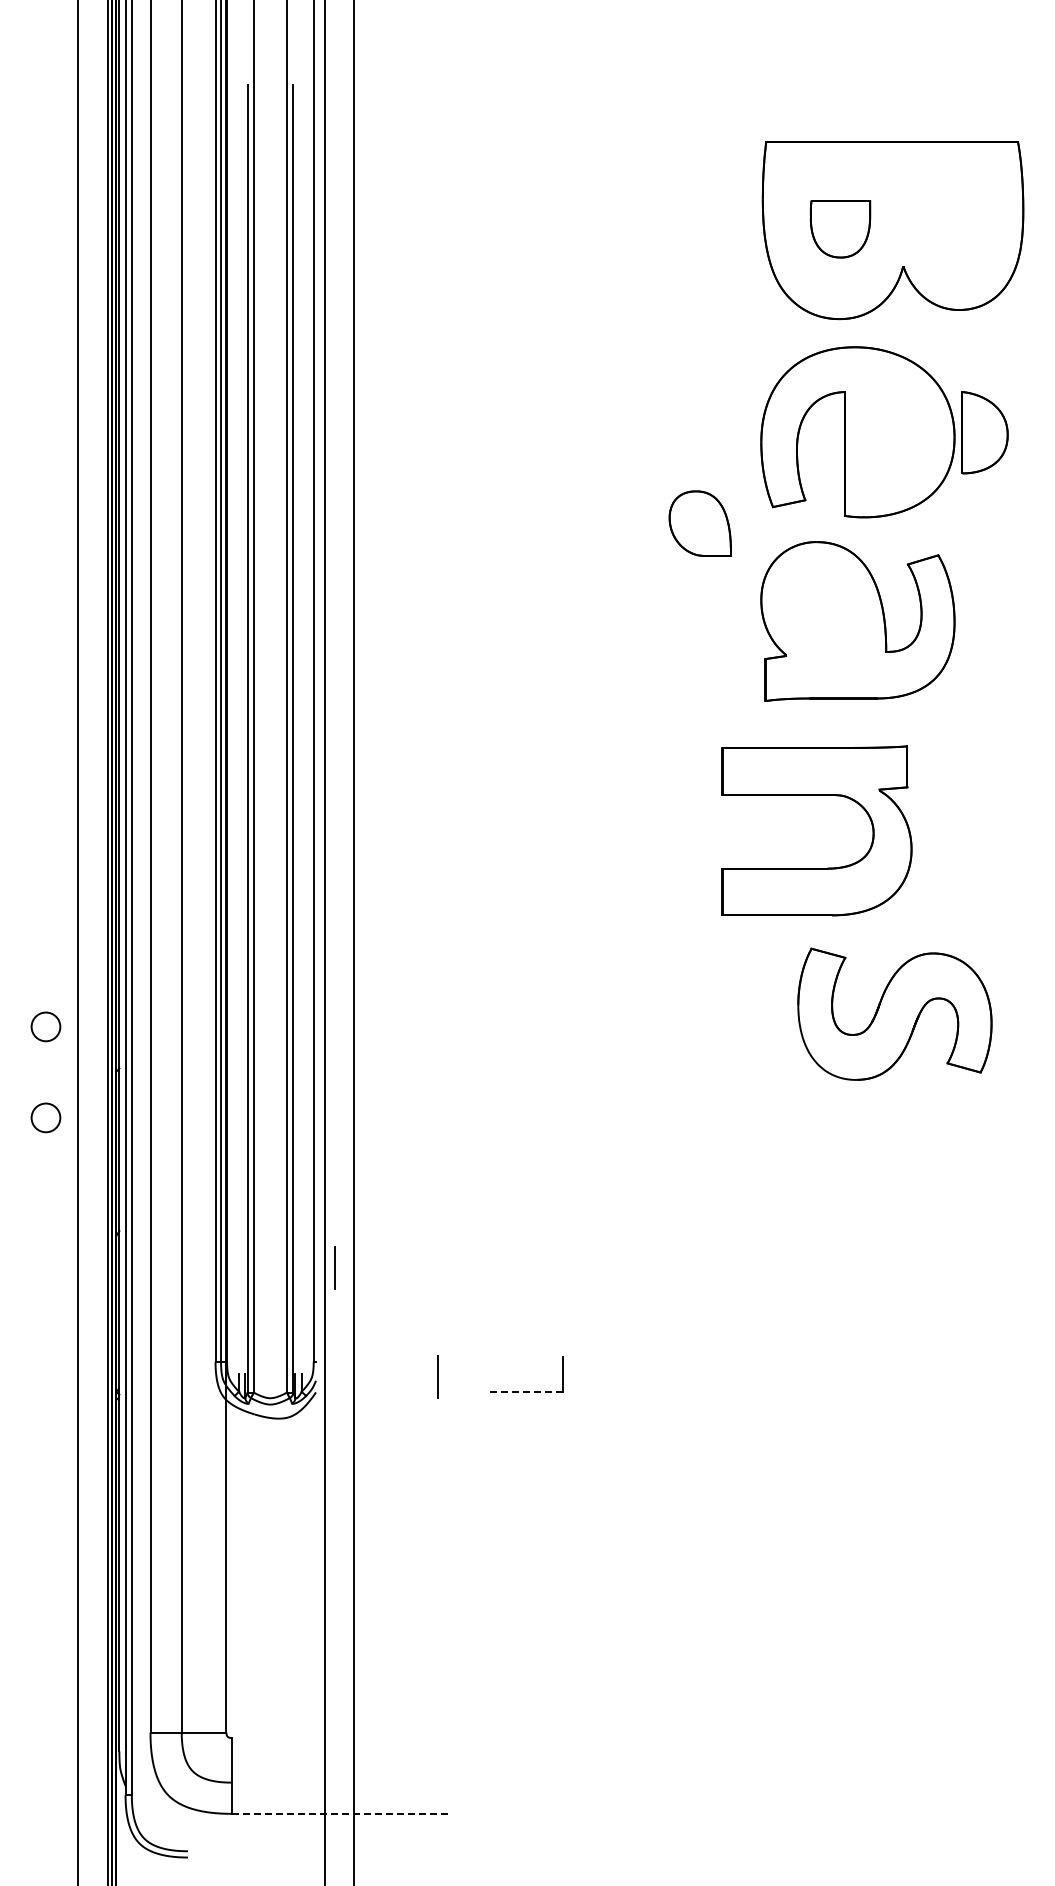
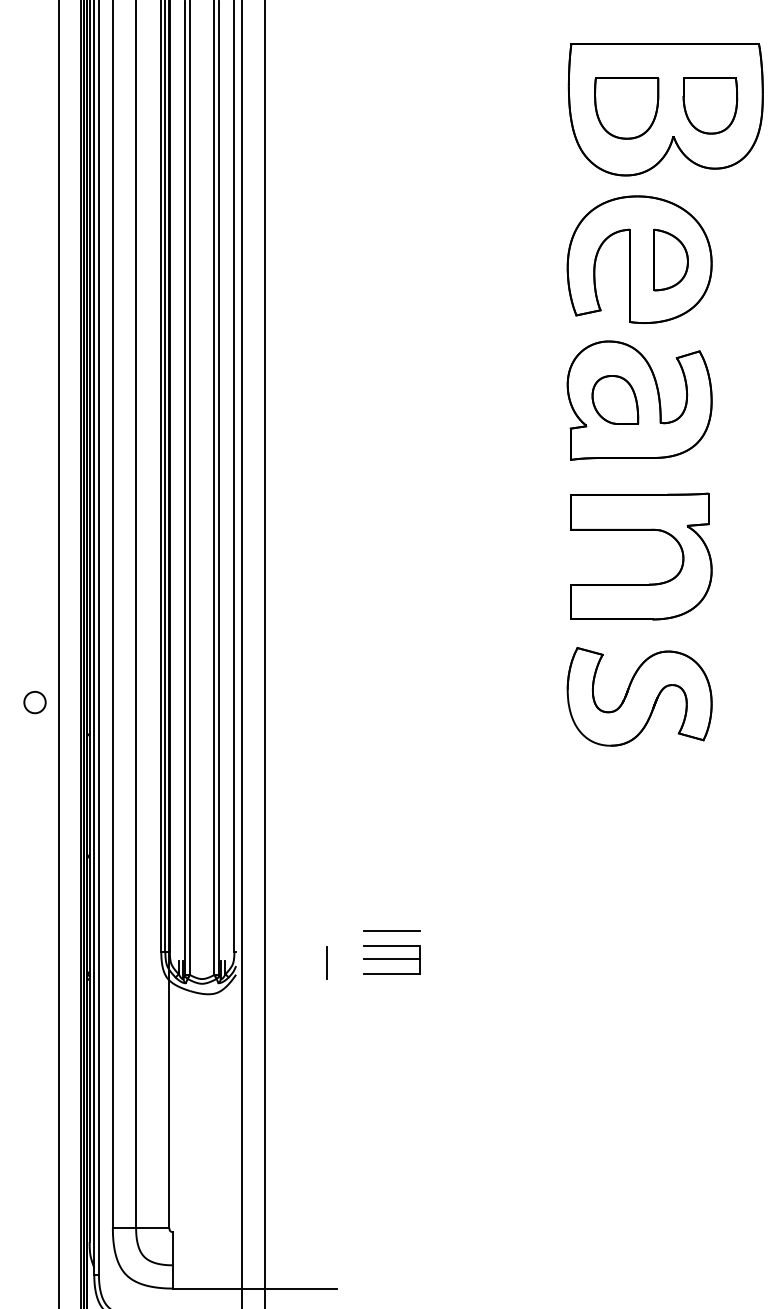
part: (952, 225) -> (710, 105), added
part: (840, 228) -> (626, 107), size x1.43
part: (984, 432) -> (670, 259), moved
part: (699, 523) -> (614, 399), moved
part: (816, 795) -> (640, 530), moved
part: (894, 1013) -> (639, 696), moved
circle: (45, 1117) -> (34, 770), removed
line: (334, 1267) -> (249, 881), removed
line: (524, 1333) -> (391, 930), added
line: (524, 1354) -> (391, 946), added
line: (524, 1371) -> (391, 959), added
line: (524, 1391) -> (391, 974), dashed -> solid
line: (341, 1813) -> (255, 1288), dashed -> solid

